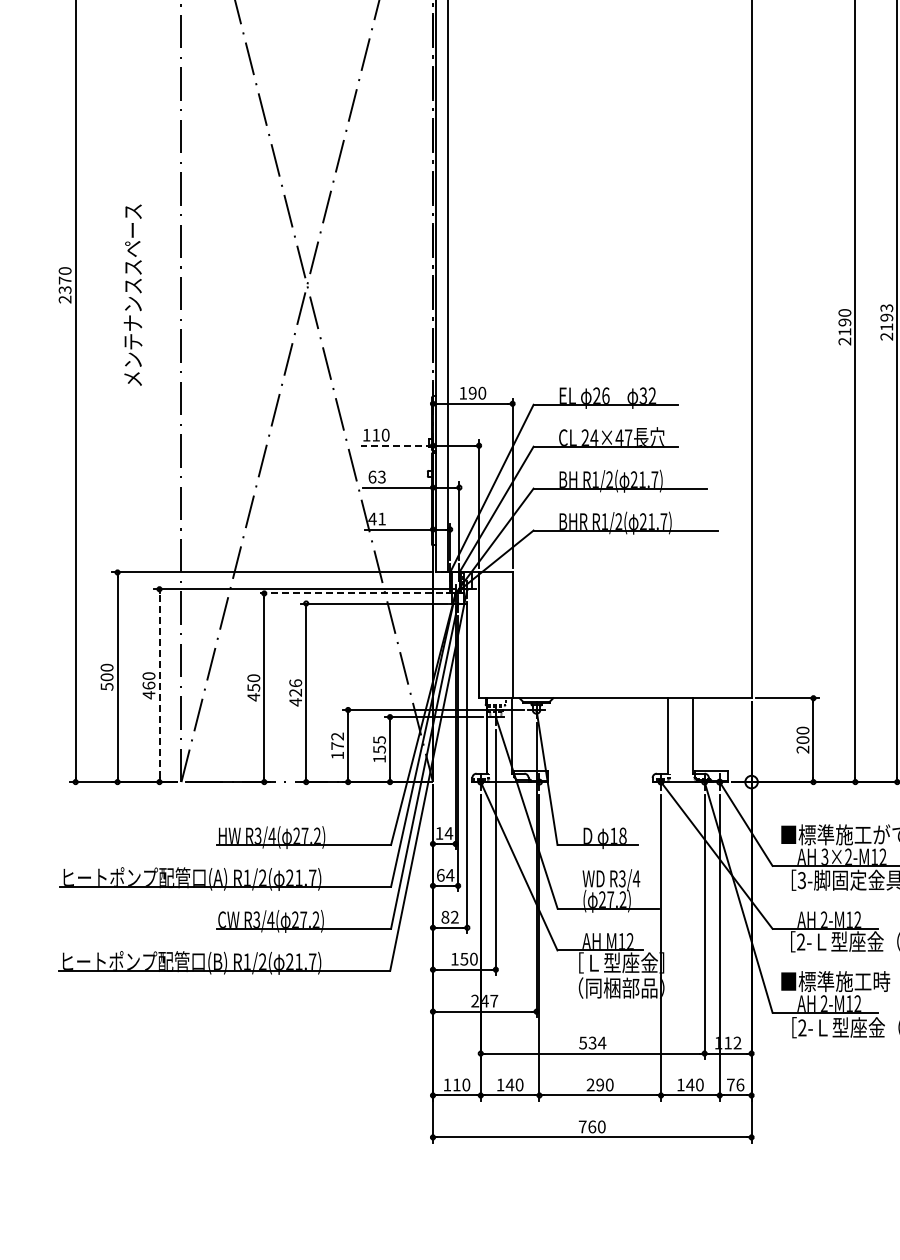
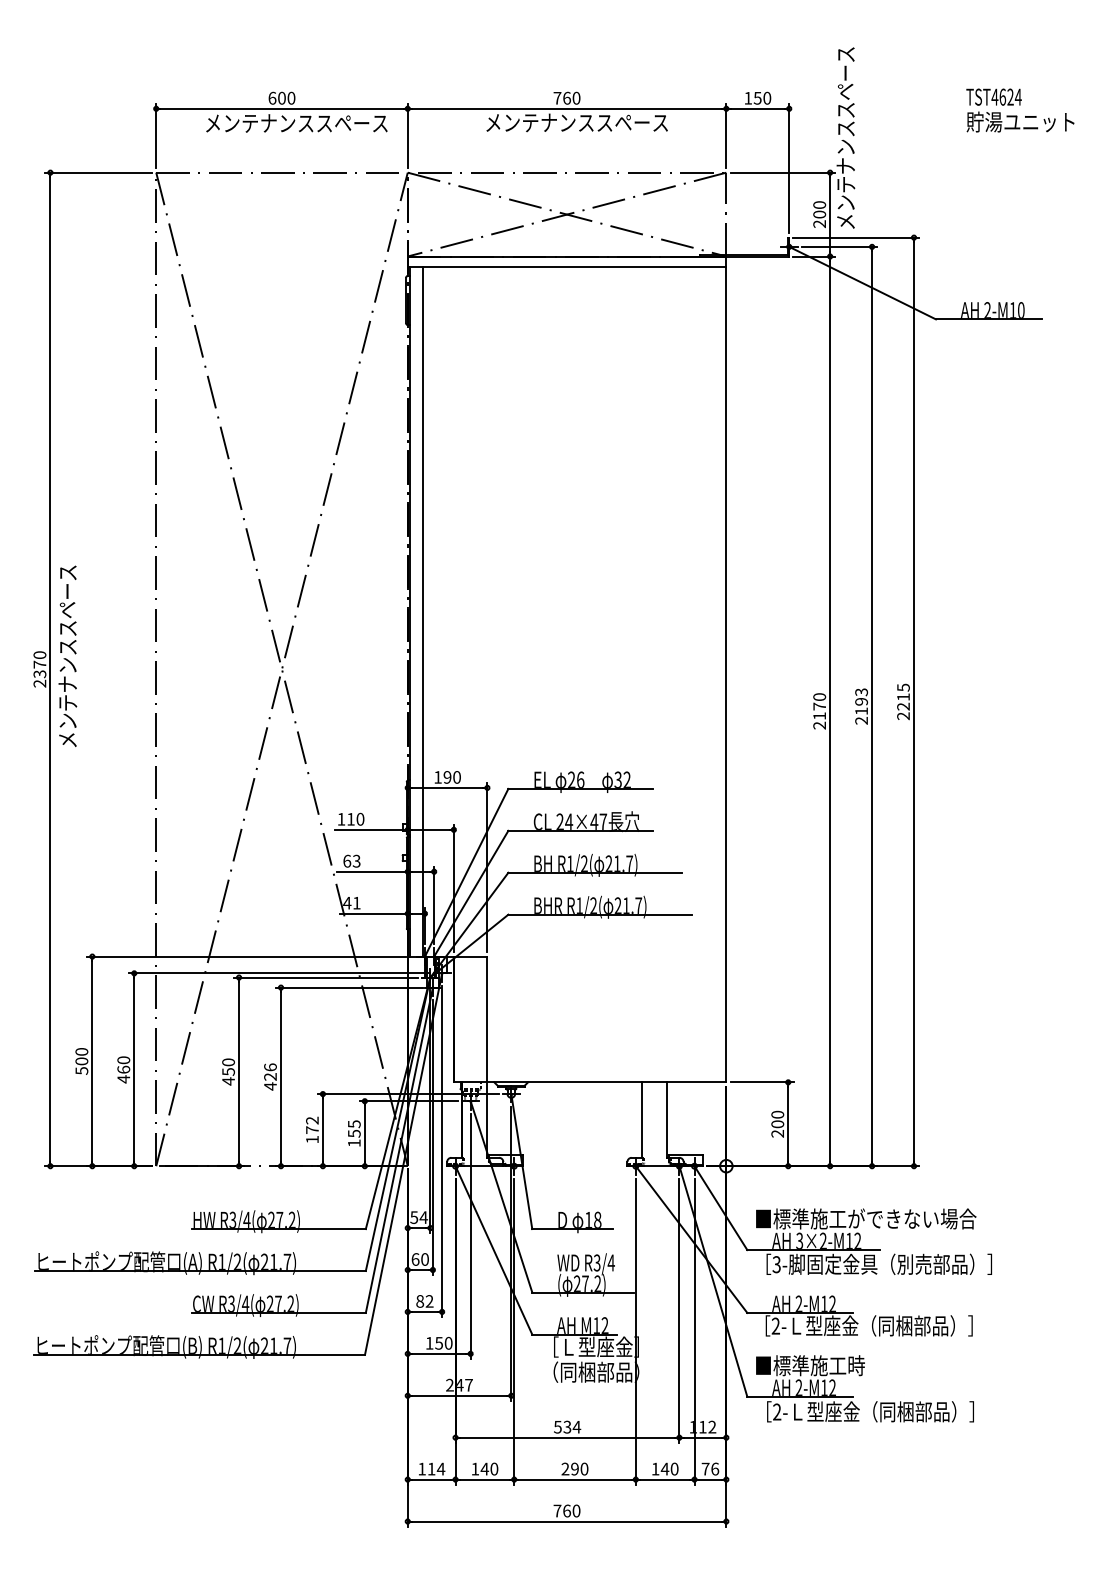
text: (132, 294) -> (67, 655), moved
text: (844, 322) -> (819, 706), 2190 -> 2170
line: (396, 445) -> (371, 829), dashed -> solid
line: (350, 593) -> (325, 977), dashed -> solid
line: (159, 685) -> (134, 1069), dashed -> solid
text: (439, 833) -> (414, 1217), 14 -> 54
text: (449, 875) -> (424, 1259), 64 -> 60
text: (465, 1084) -> (440, 1468), 110 -> 114

